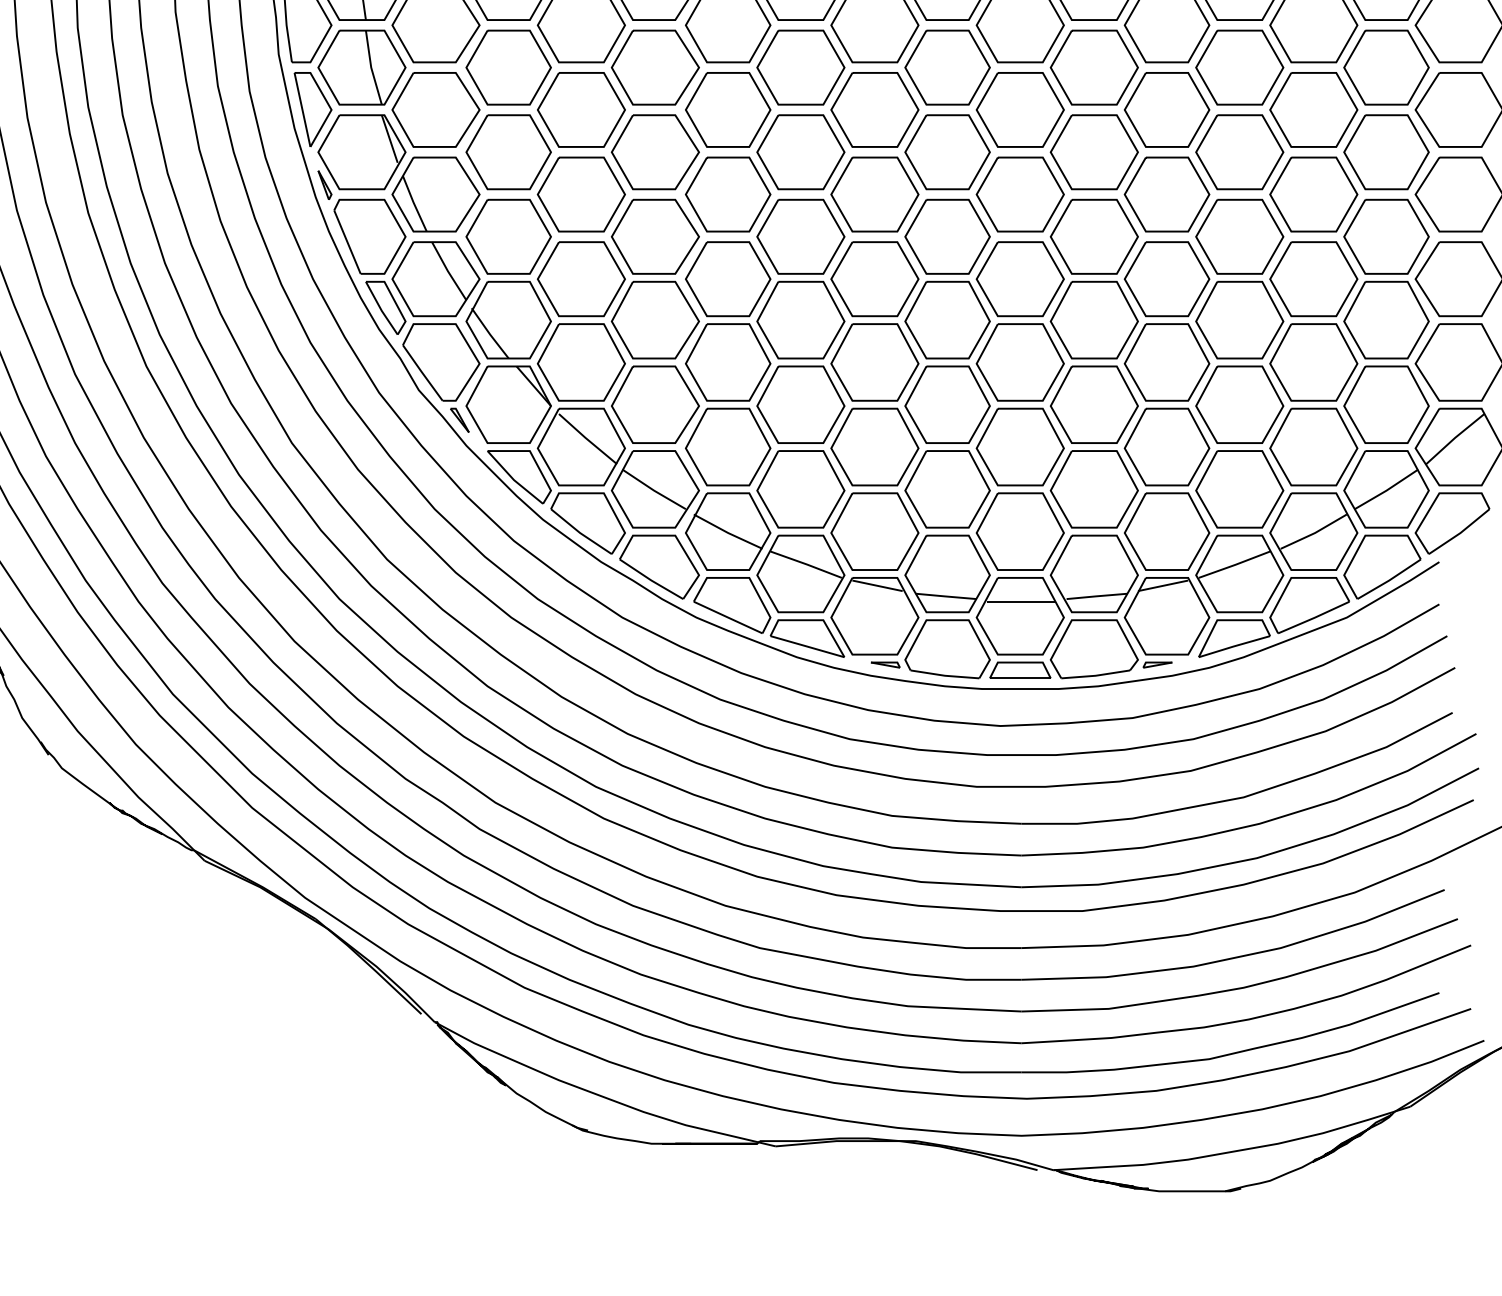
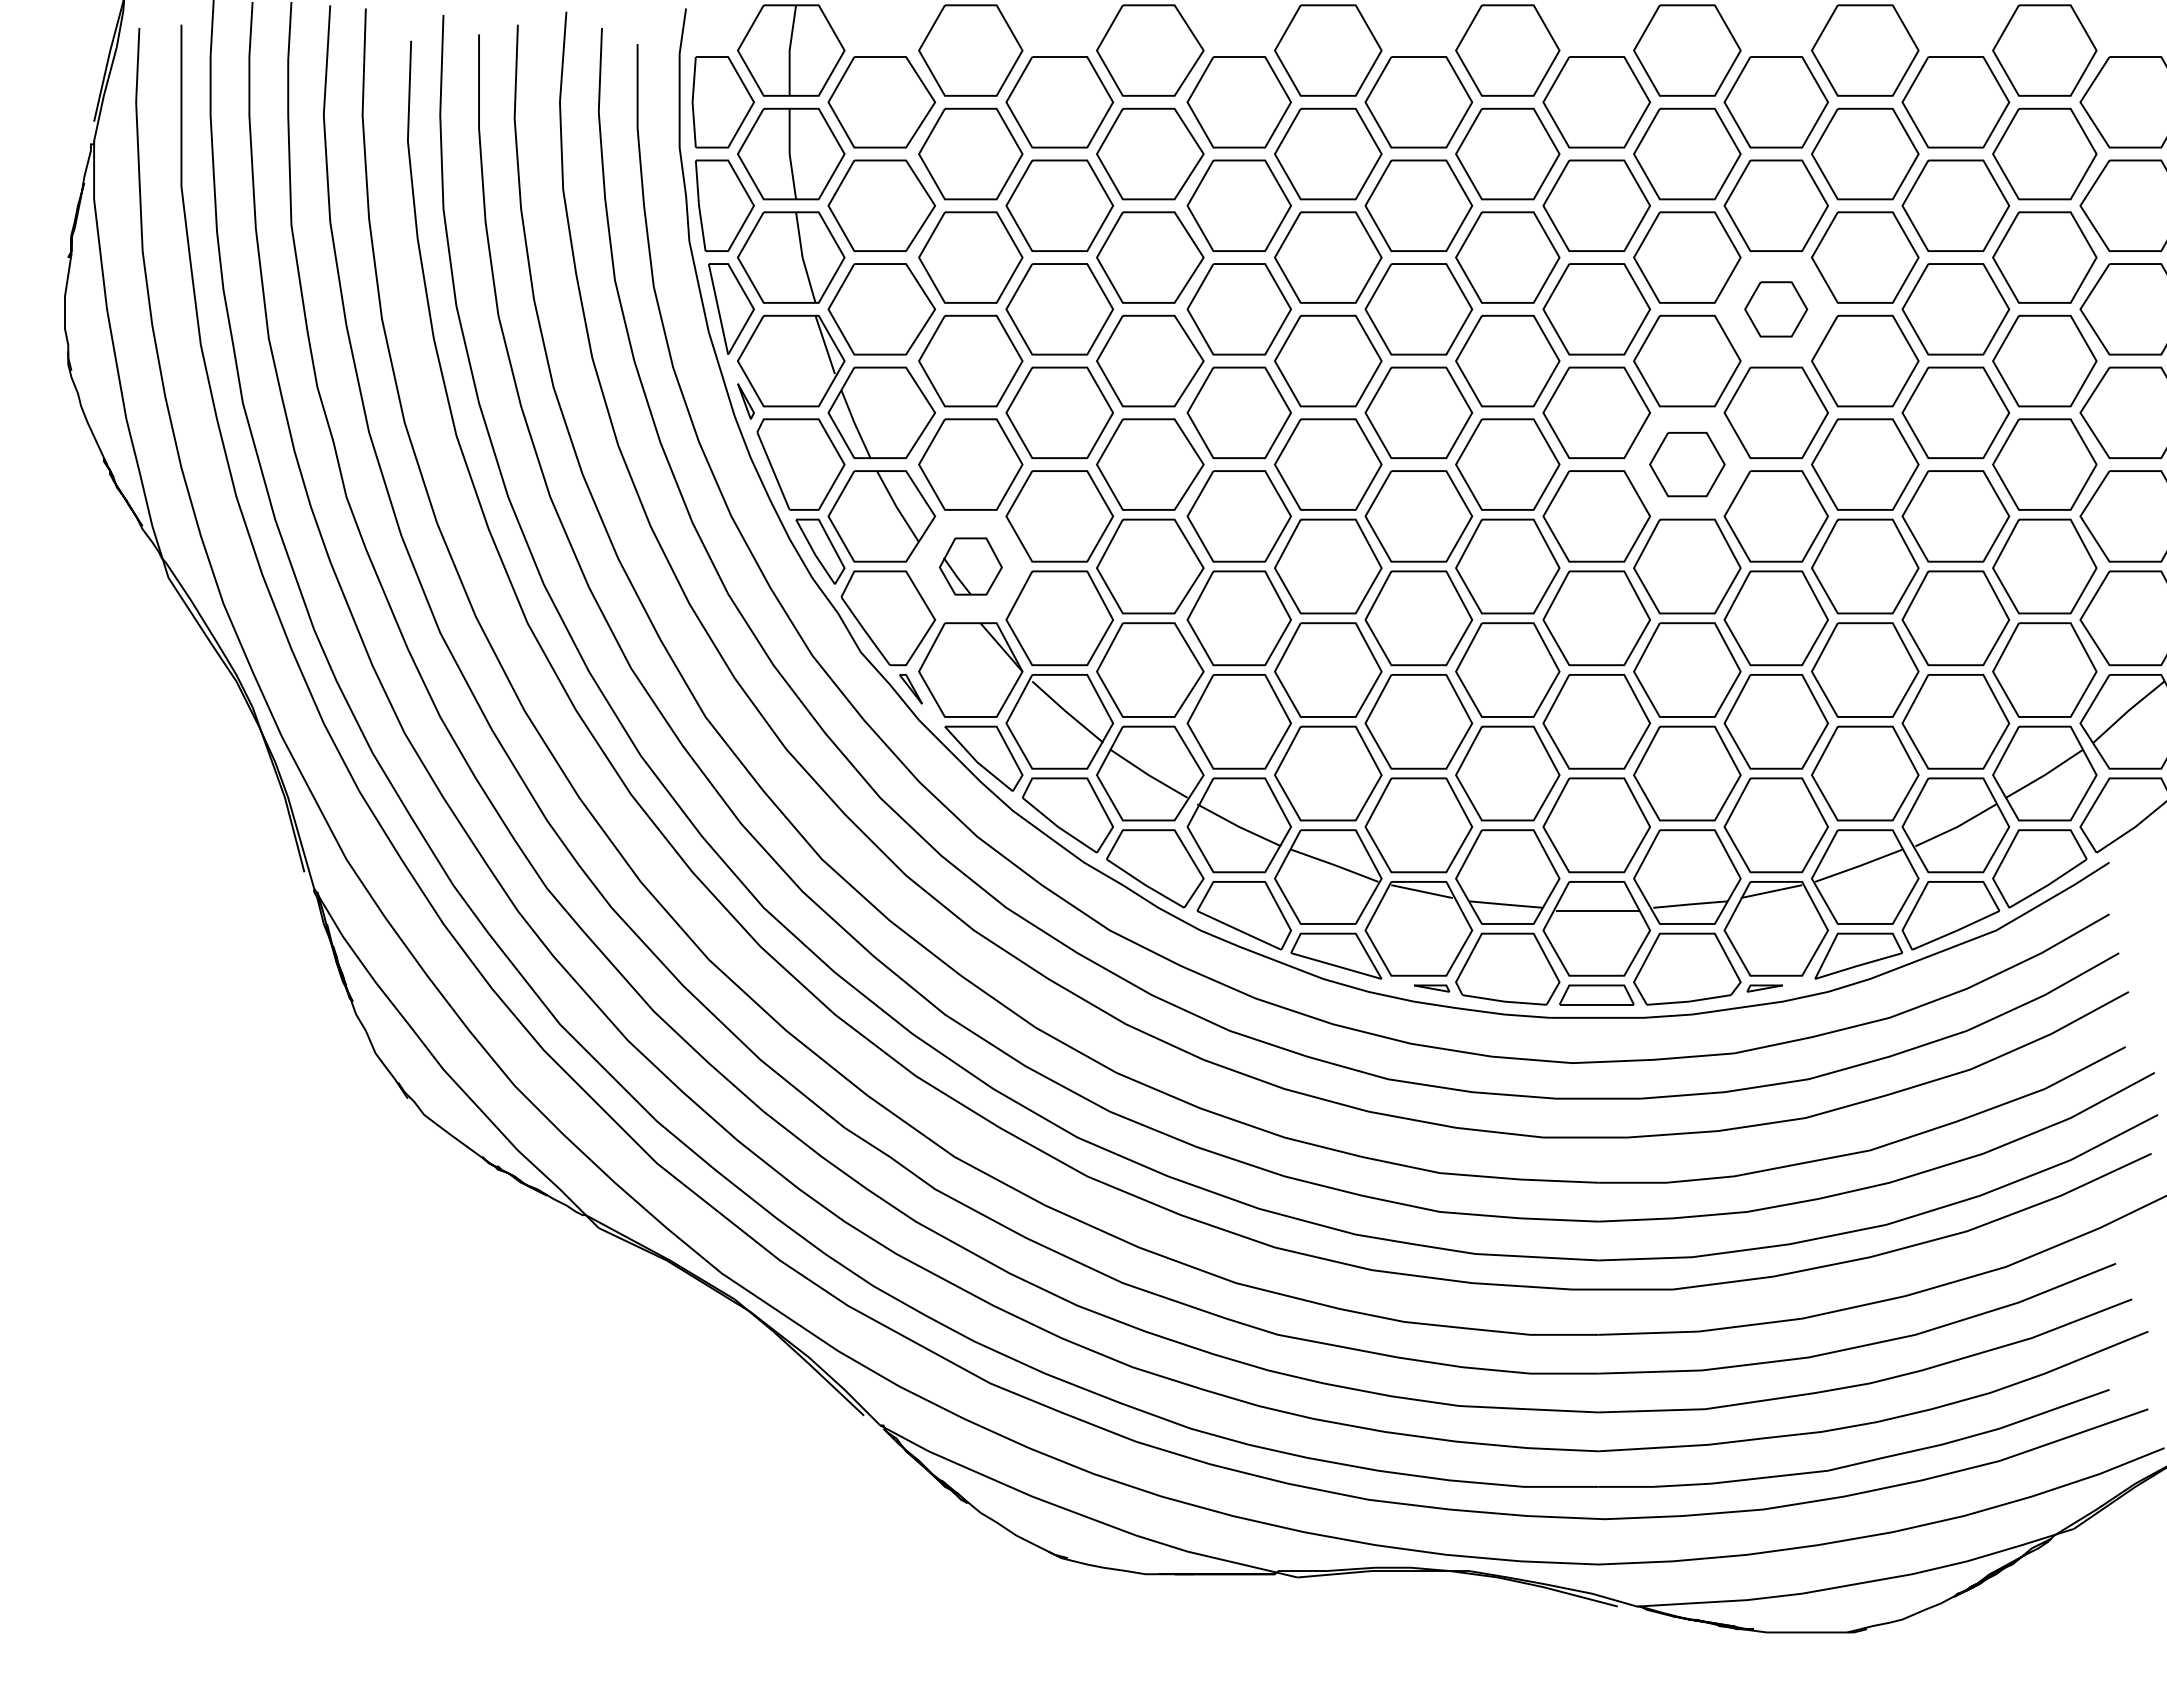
part: (1166, 110) -> (1775, 309), size x0.6
part: (1094, 236) -> (1687, 464), size x0.7
part: (508, 320) -> (970, 566), size x0.6

